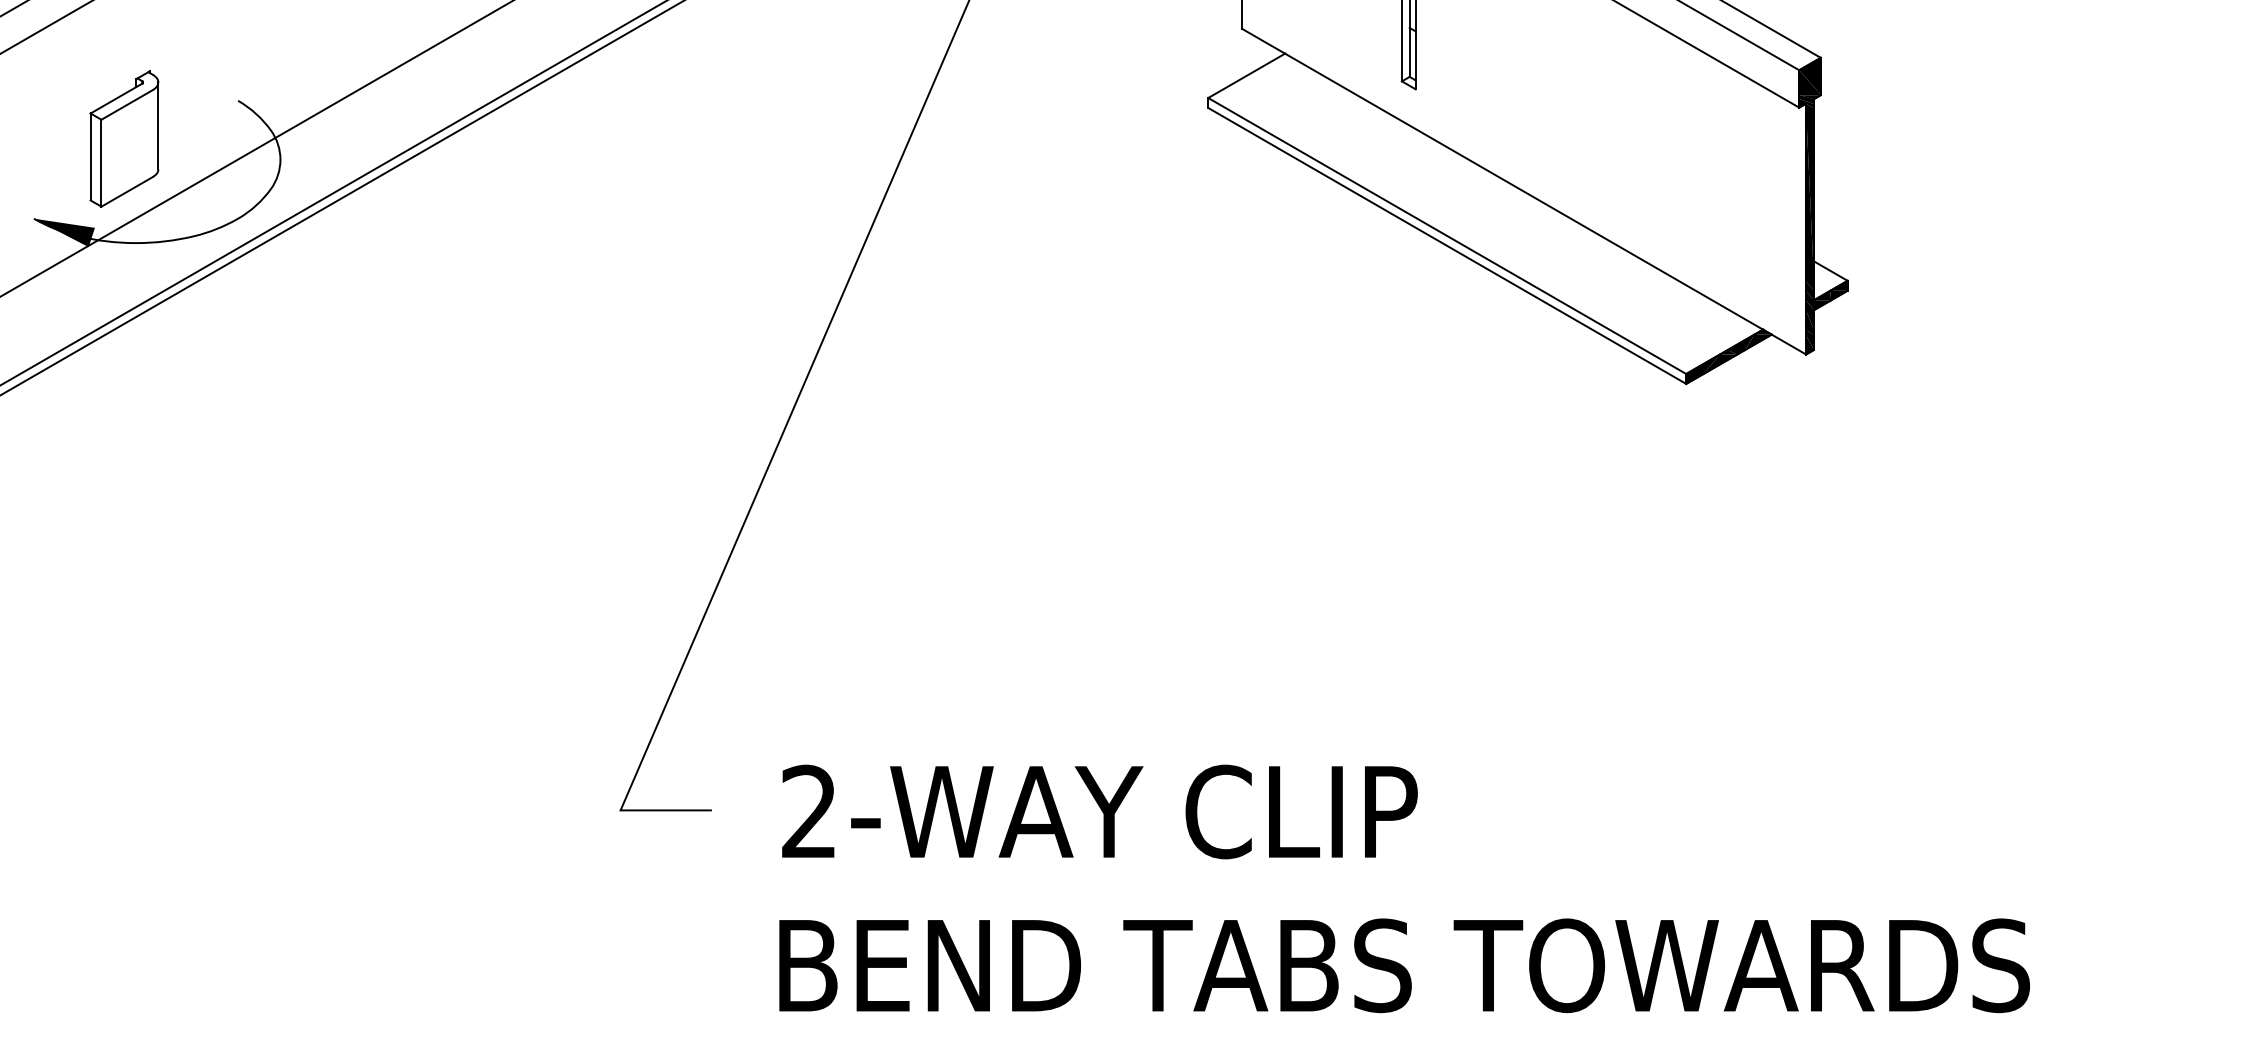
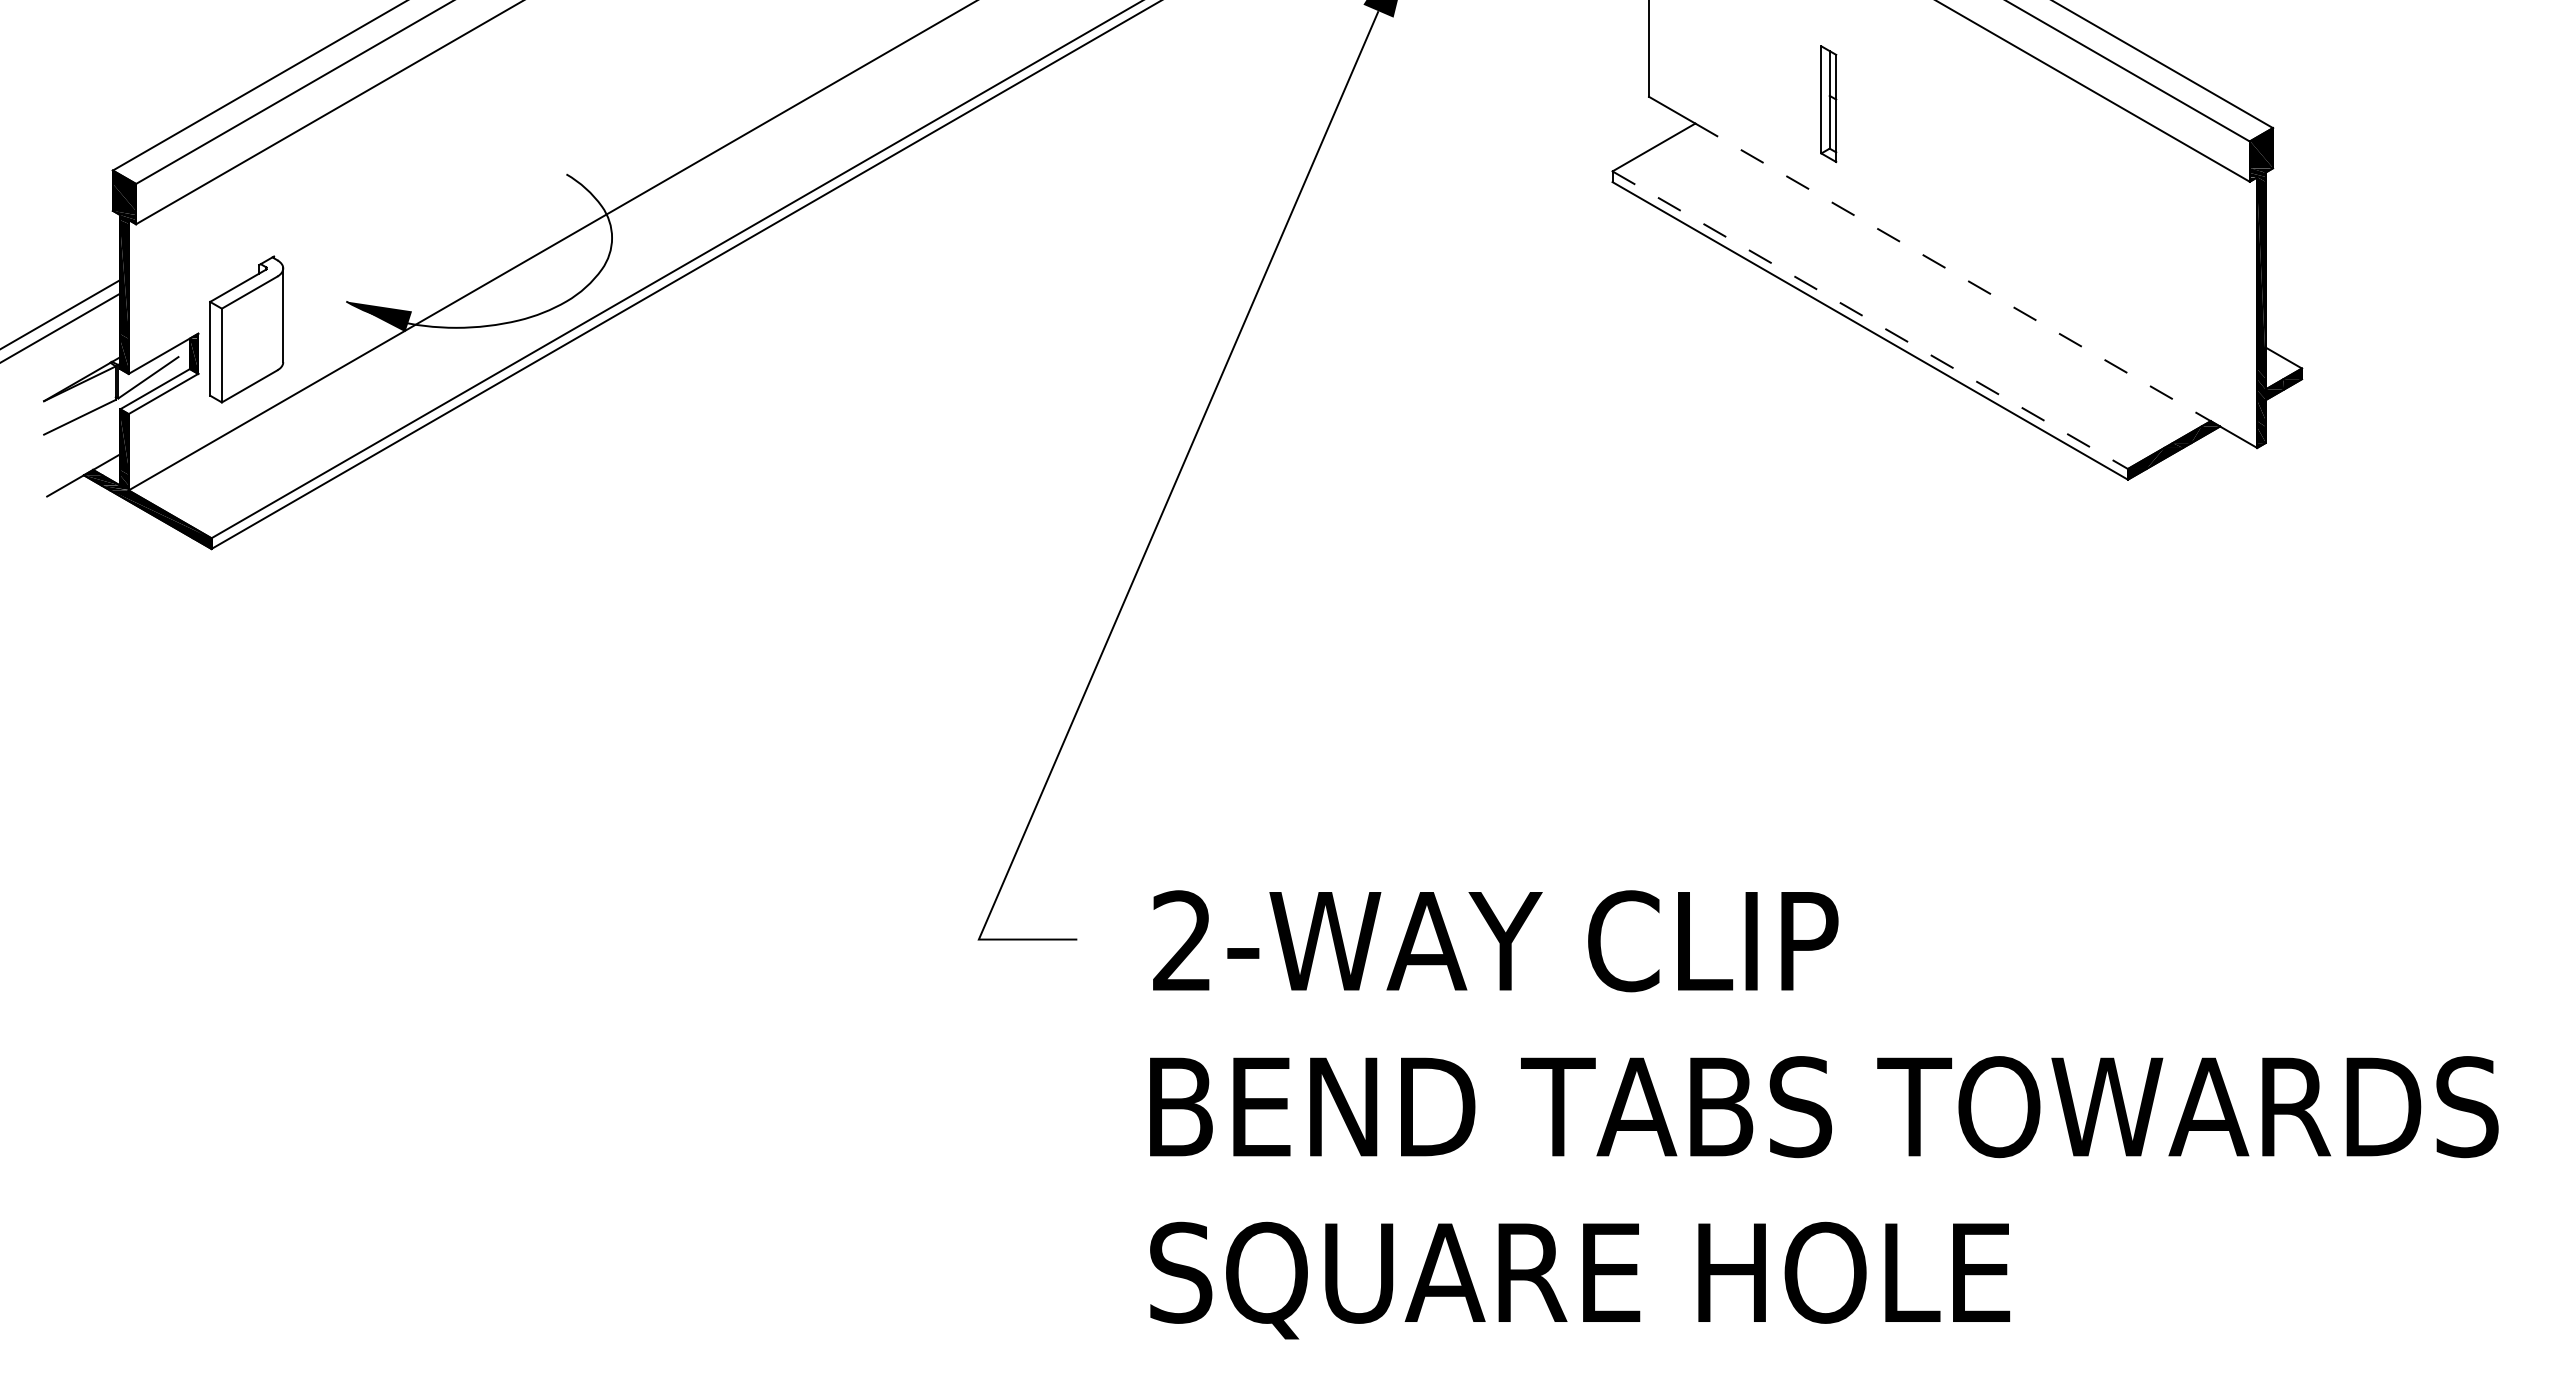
part: (124, 138) -> (443, 215), removed
line: (1524, 191) -> (1953, 272), solid -> dashed
line: (1447, 236) -> (1870, 320), solid -> dashed

